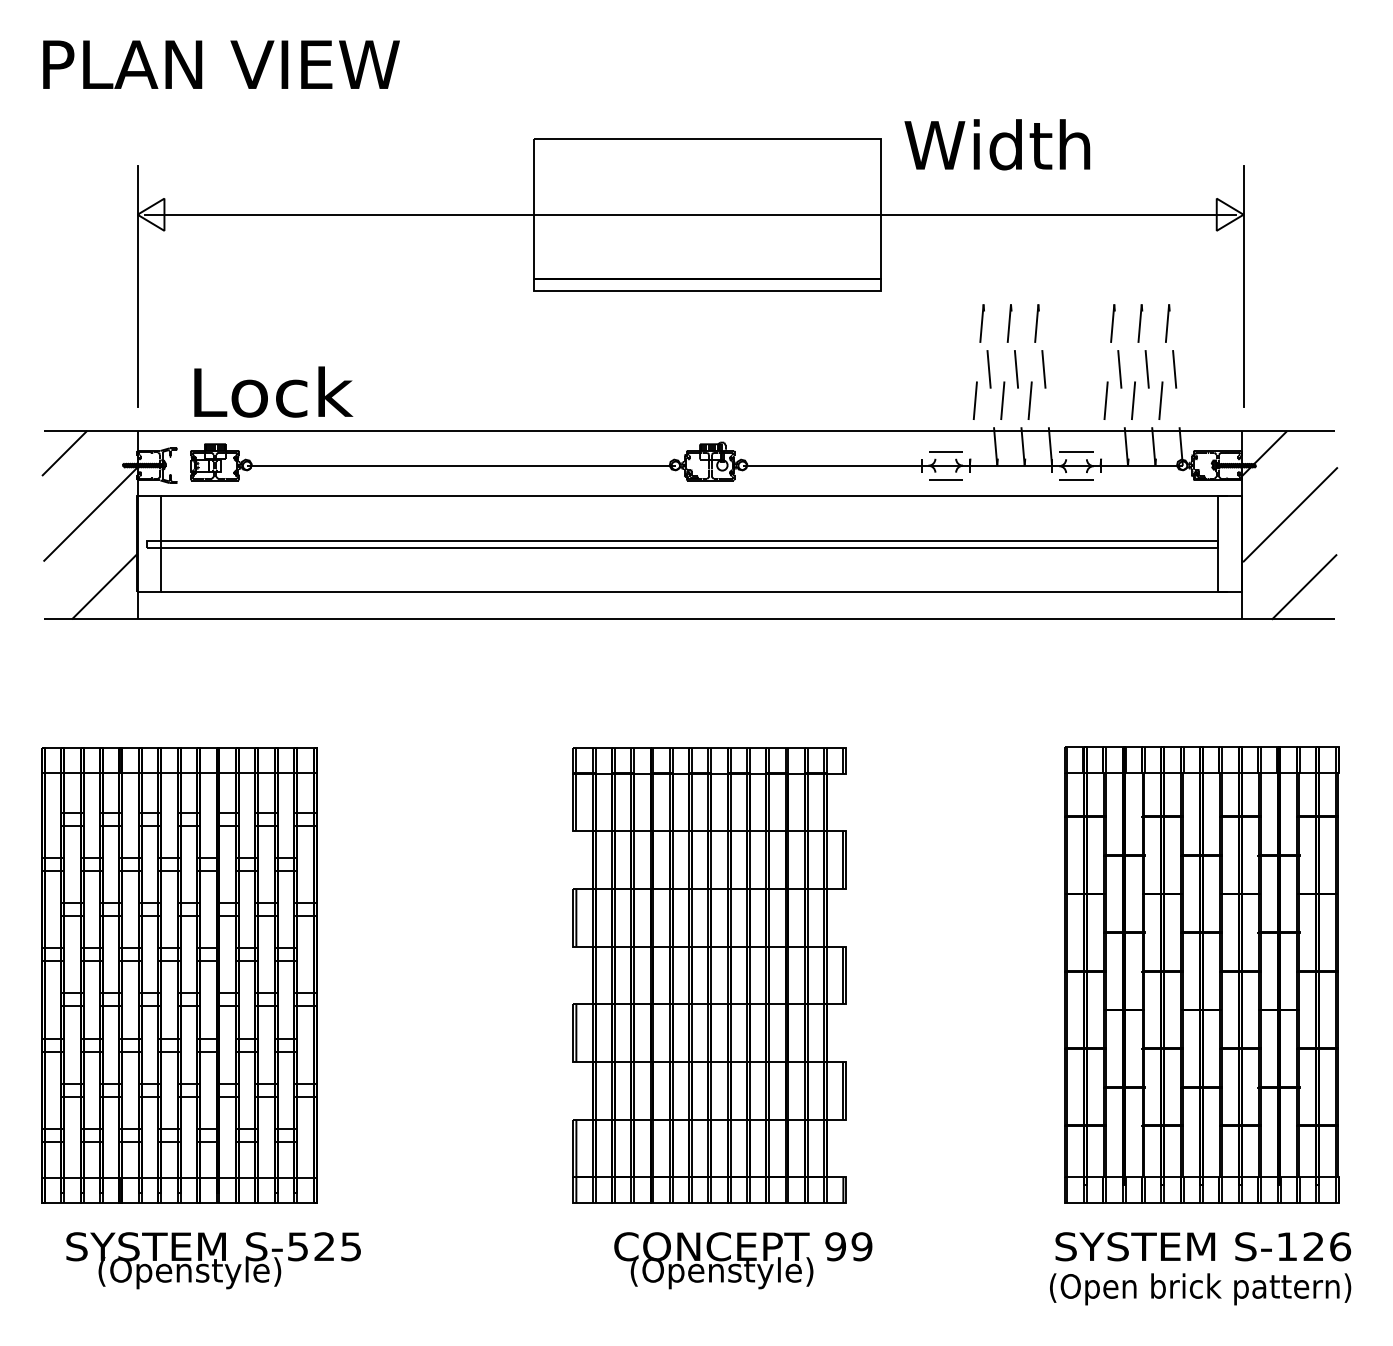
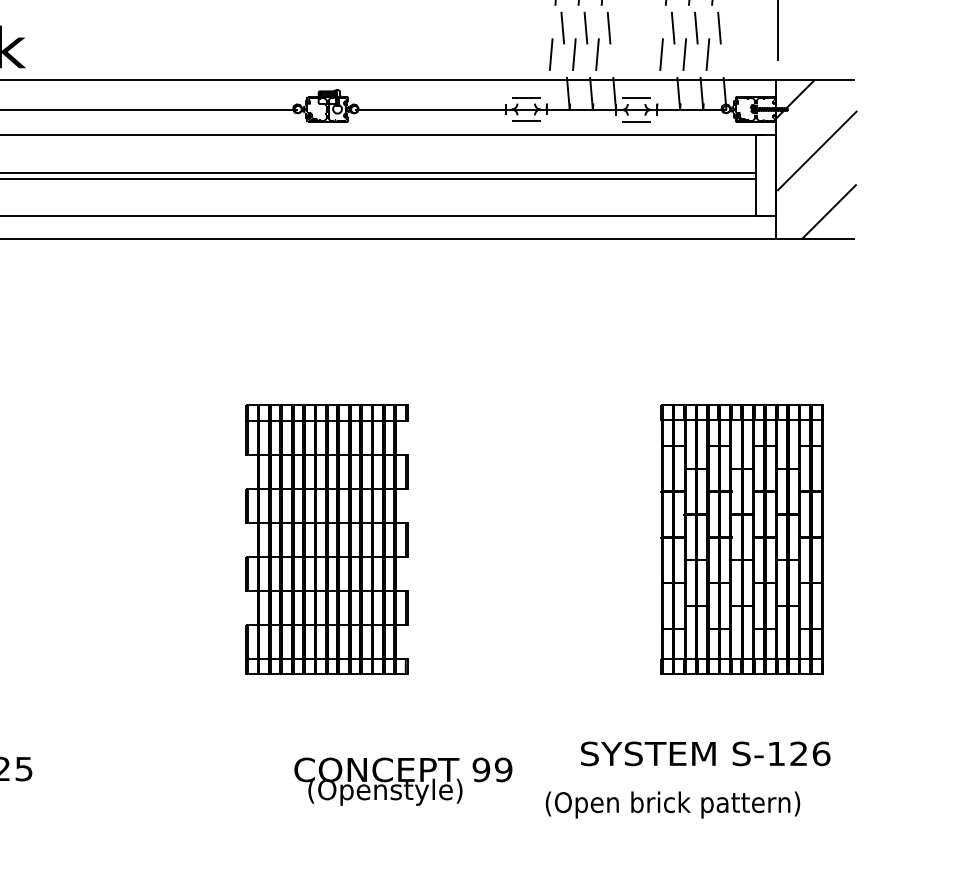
part: (1201, 974) -> (742, 539), size x0.7
part: (709, 975) -> (326, 539), size x0.7
text: (1203, 1246) -> (705, 753), moved
text: (743, 1260) -> (403, 781), moved
text: (1200, 1289) -> (672, 805), moved

